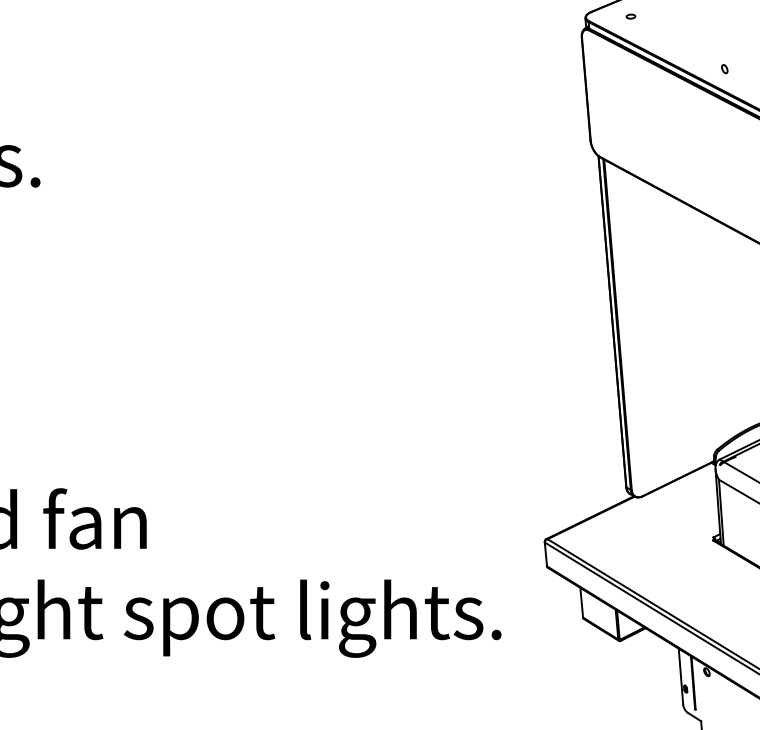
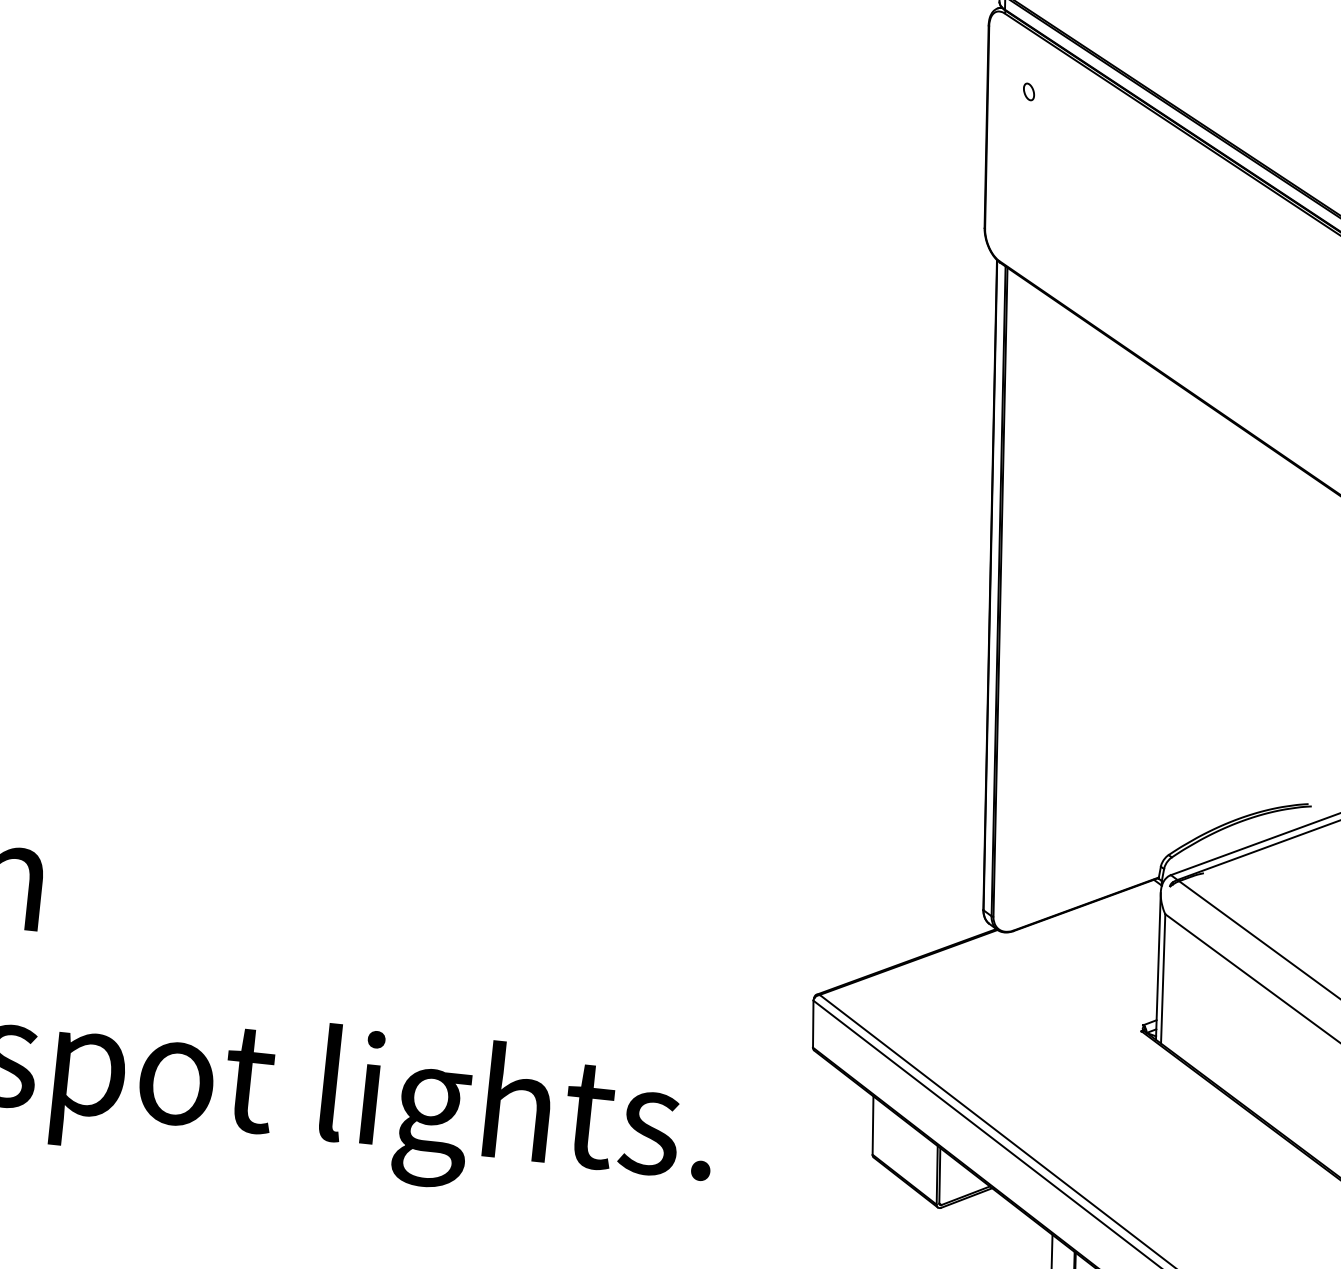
part: (724, 69) -> (1028, 92), moved

